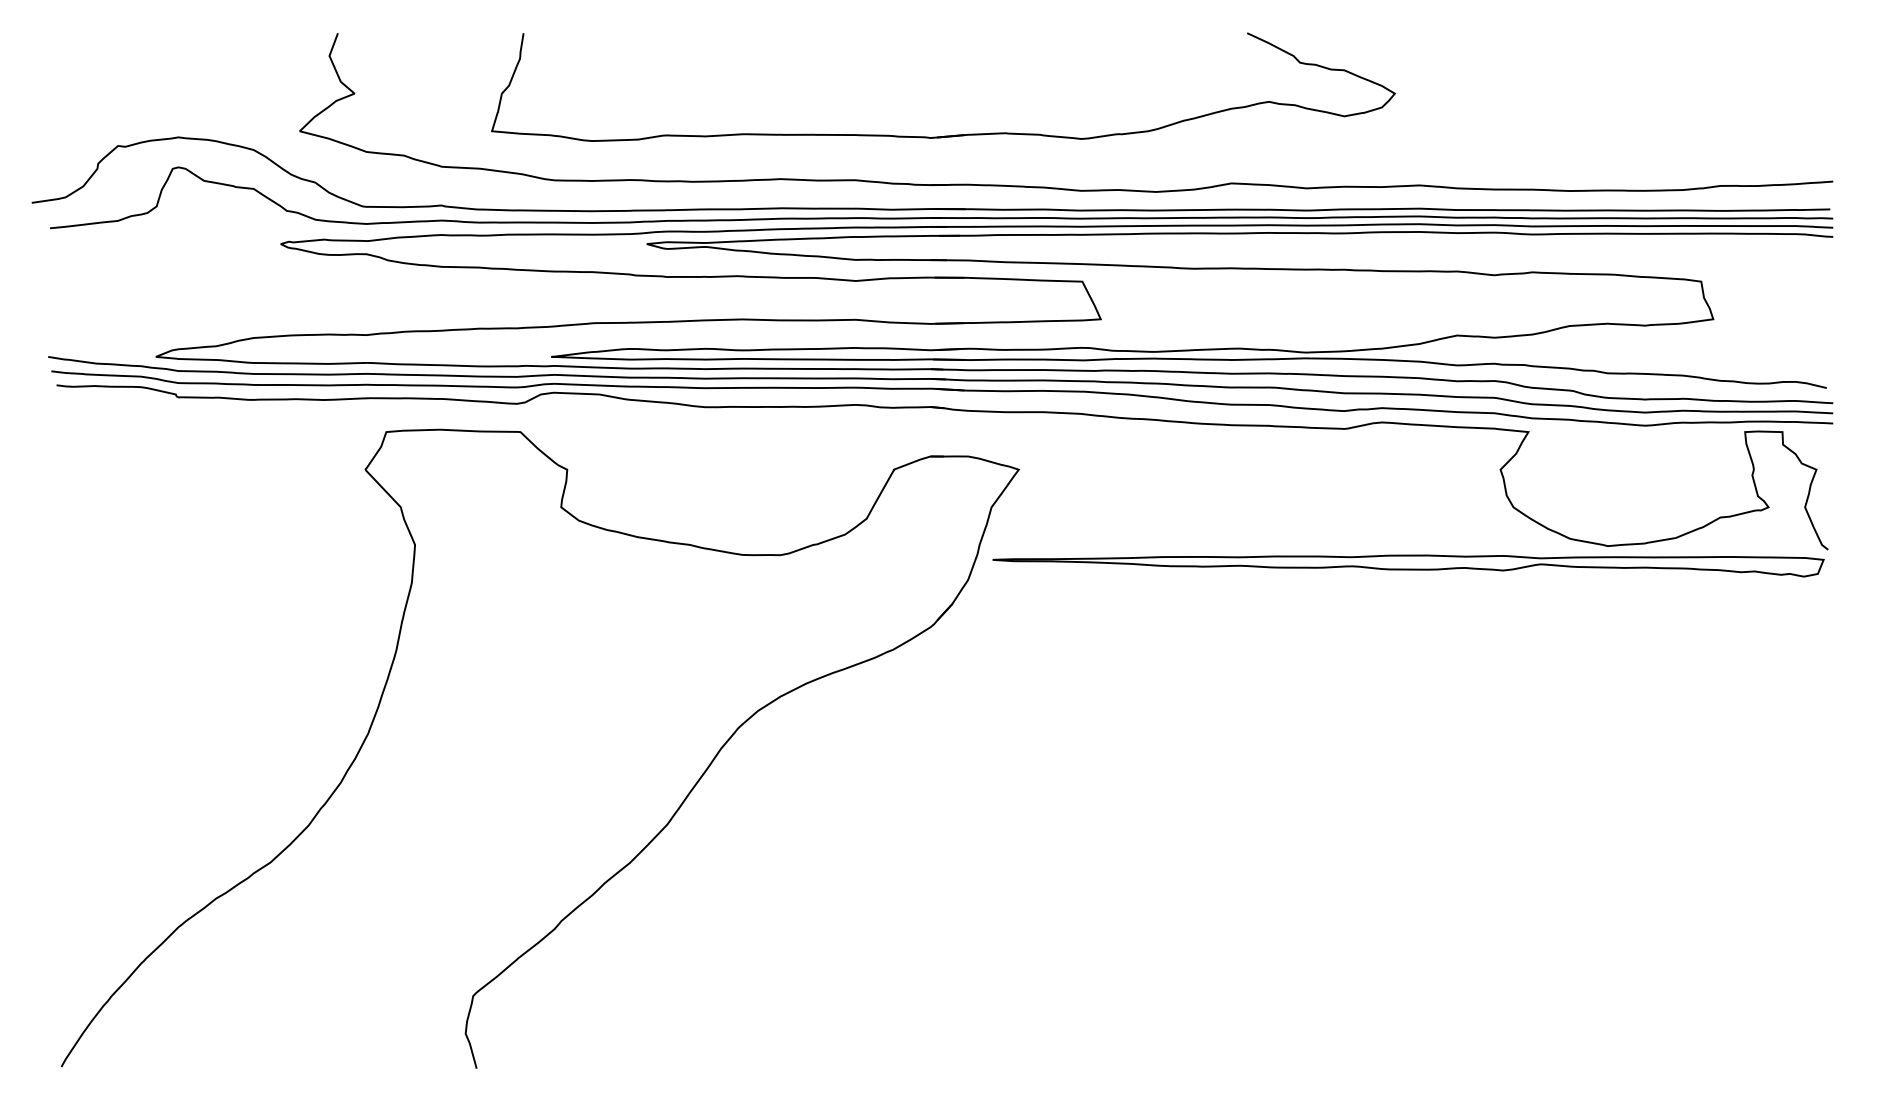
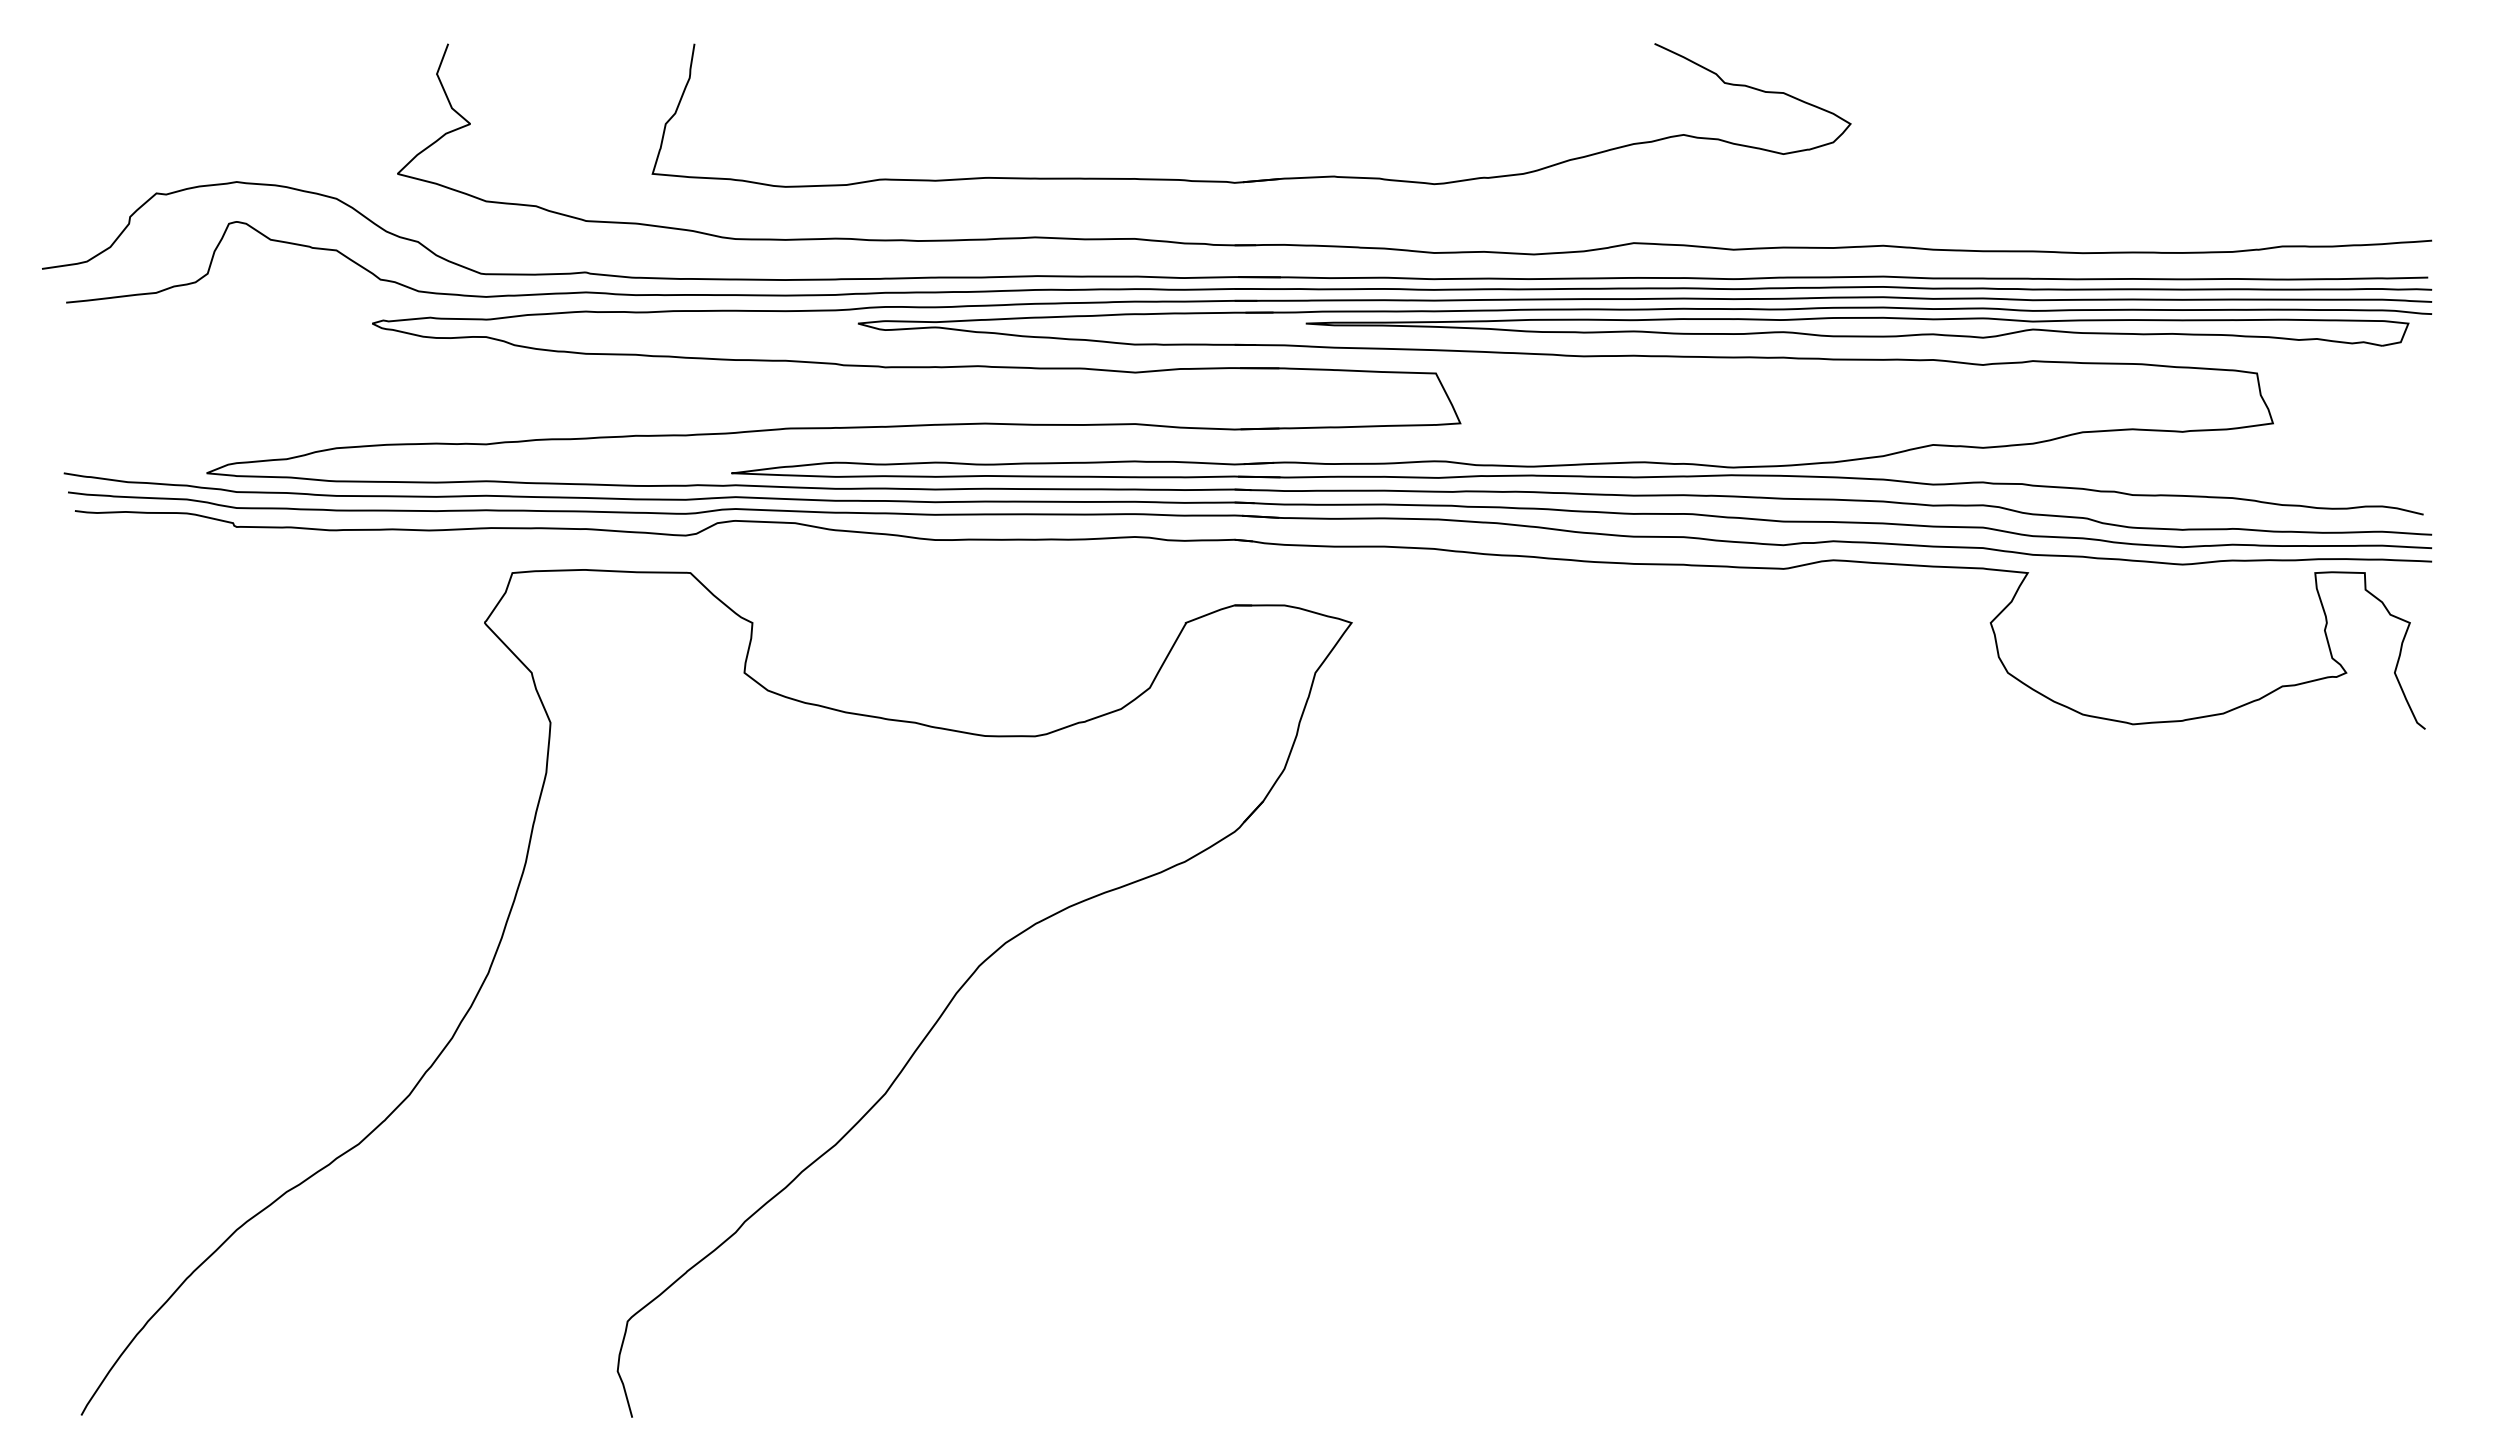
part: (1408, 565) -> (1857, 331), moved

